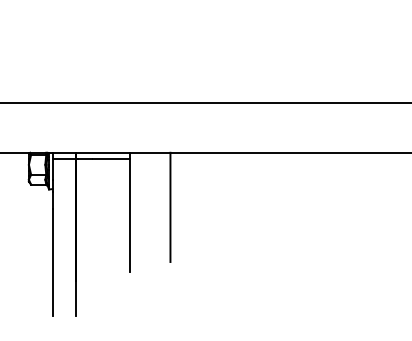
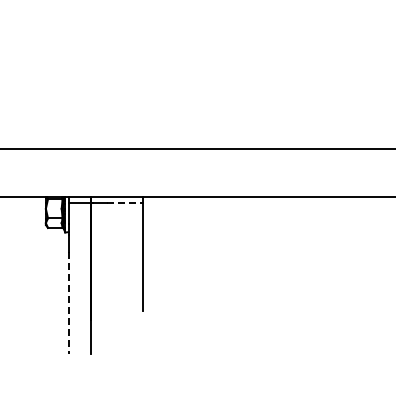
line: (111, 158) -> (125, 202), solid -> dashed
line: (170, 207) -> (181, 249), removed
line: (52, 263) -> (68, 303), solid -> dashed

